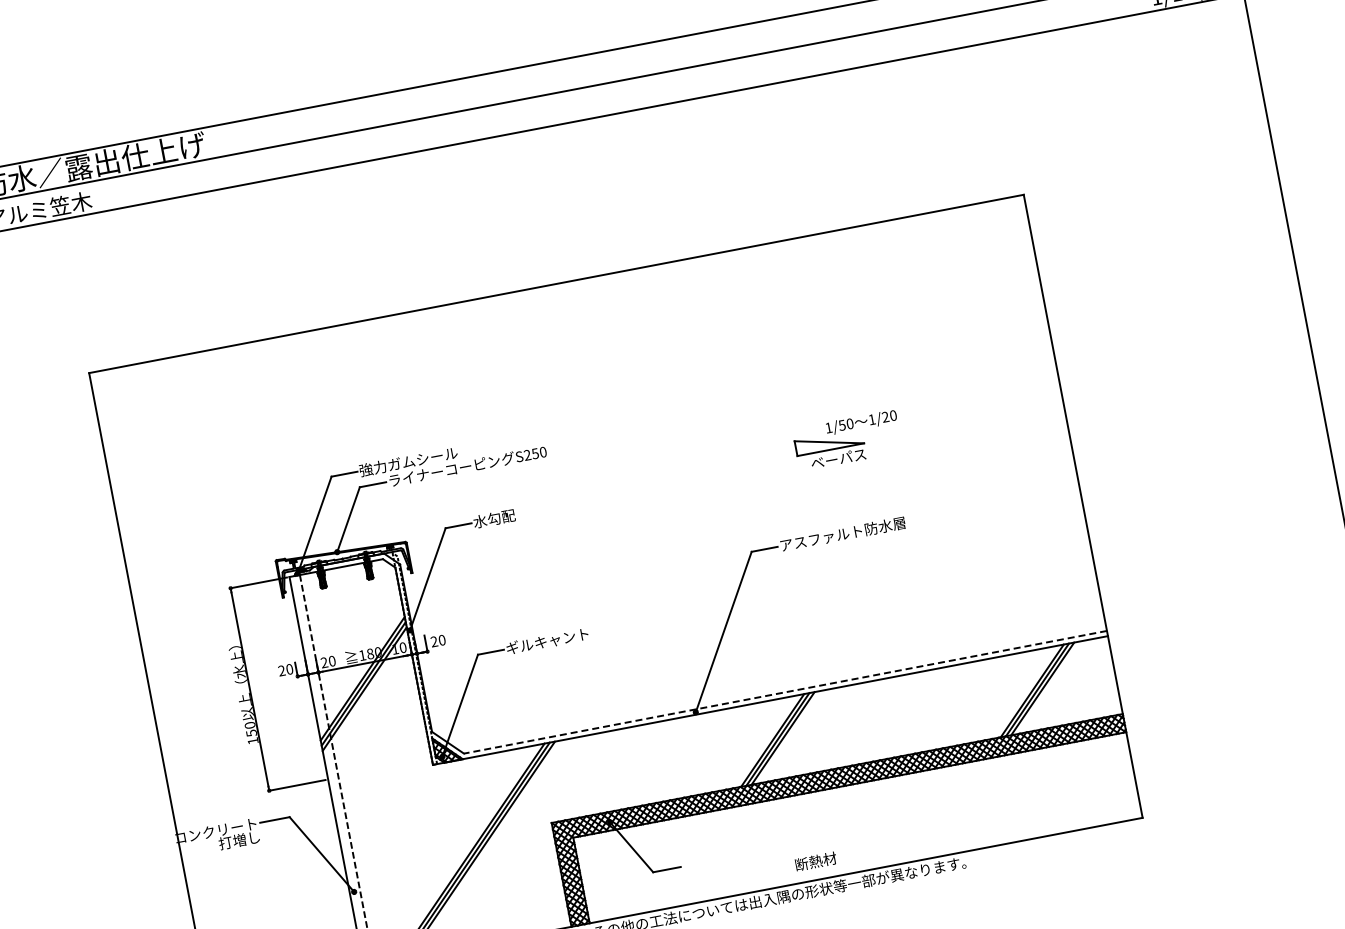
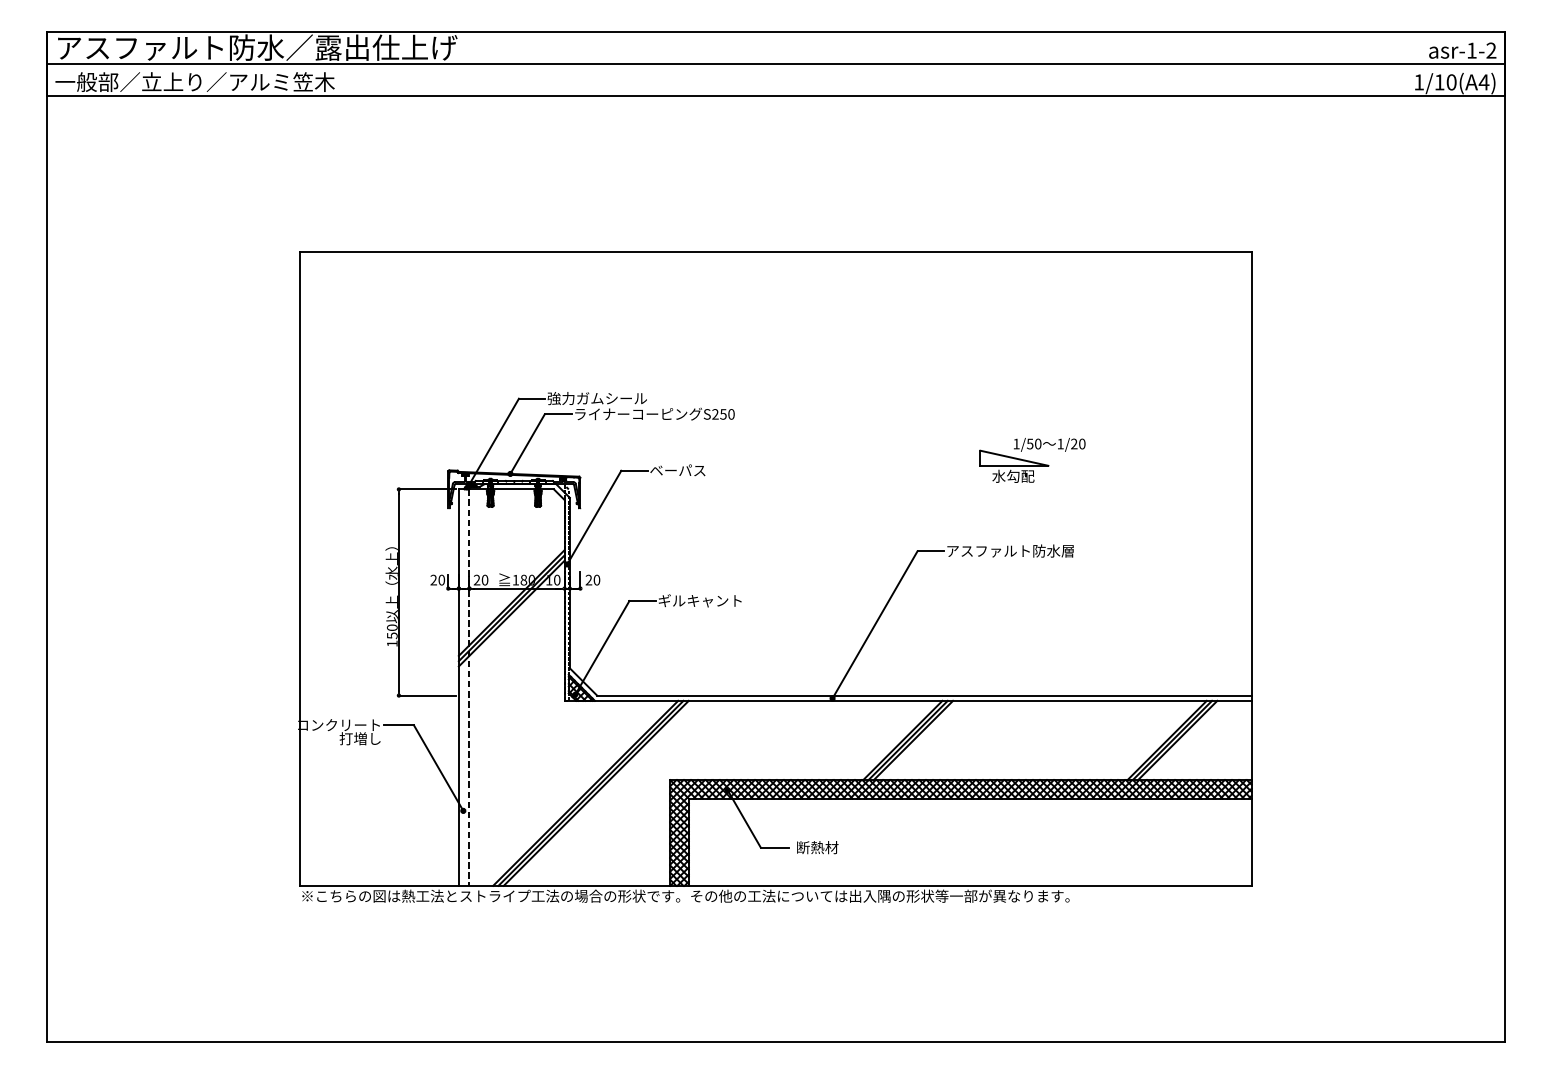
text: (837, 458) -> (1019, 475), ベーパス -> 水勾配
text: (500, 517) -> (677, 470), 水勾配 -> ベーパス
line: (784, 692) -> (923, 695), dashed -> solid
text: (815, 861) -> (817, 847), moved

